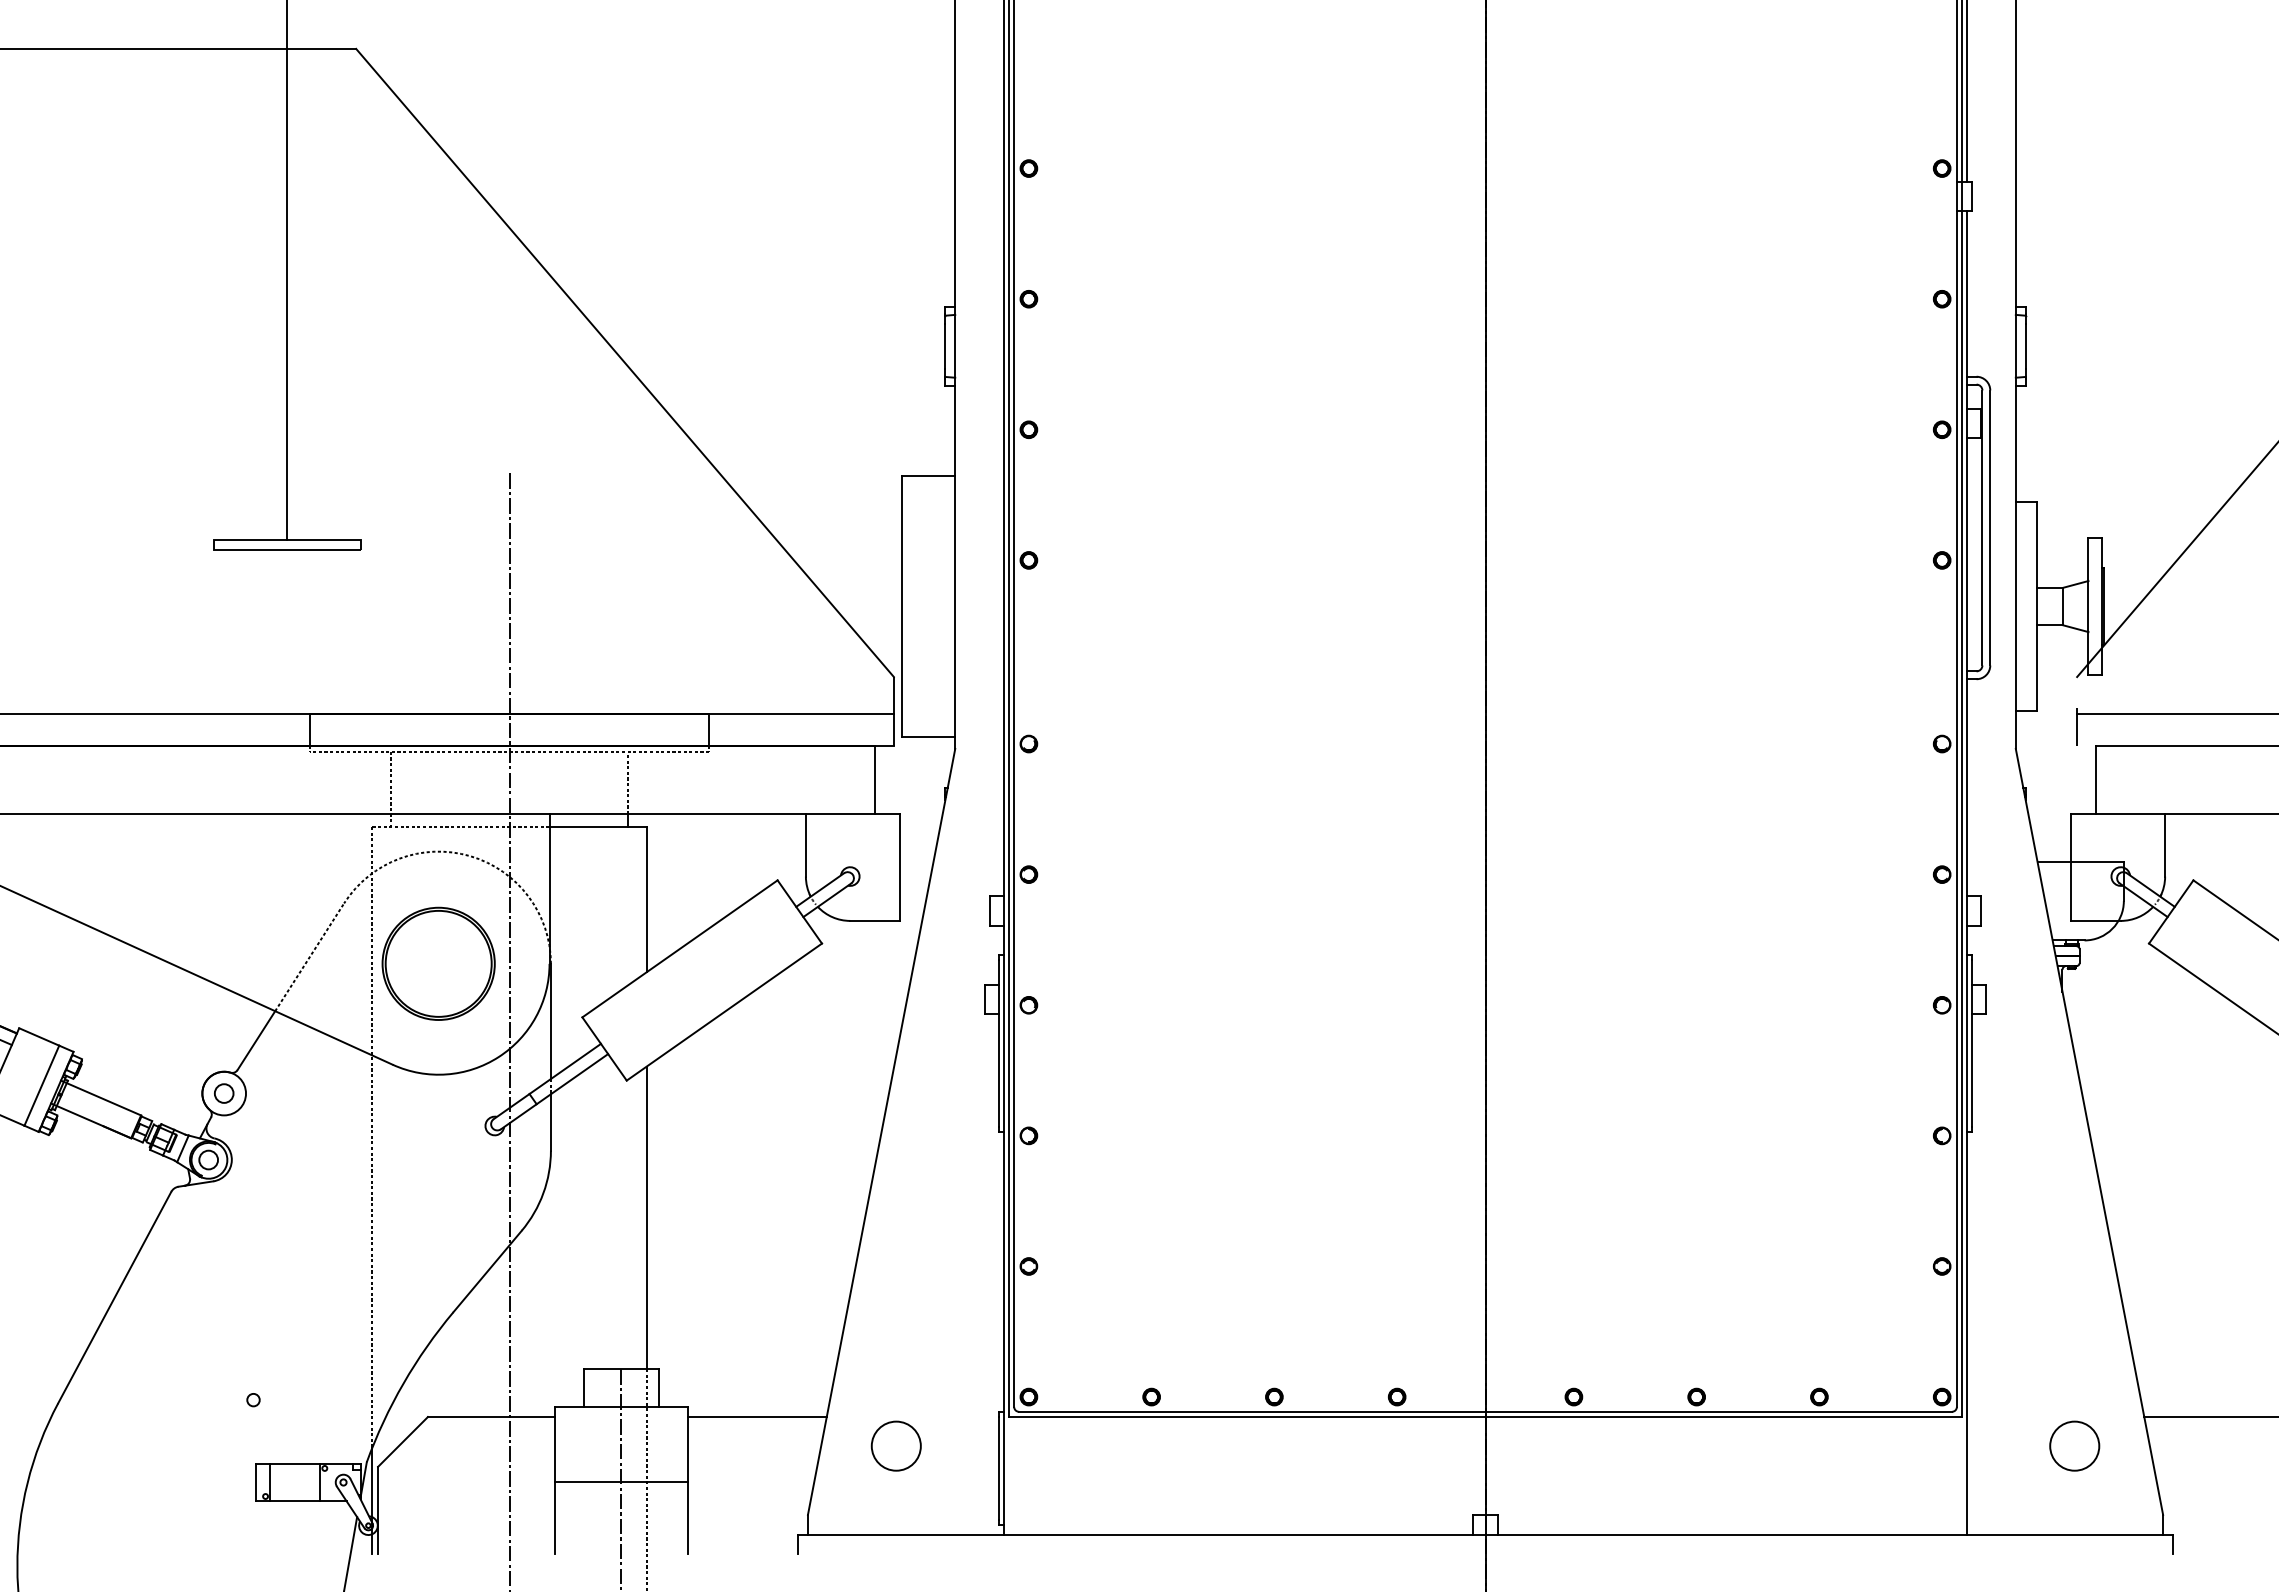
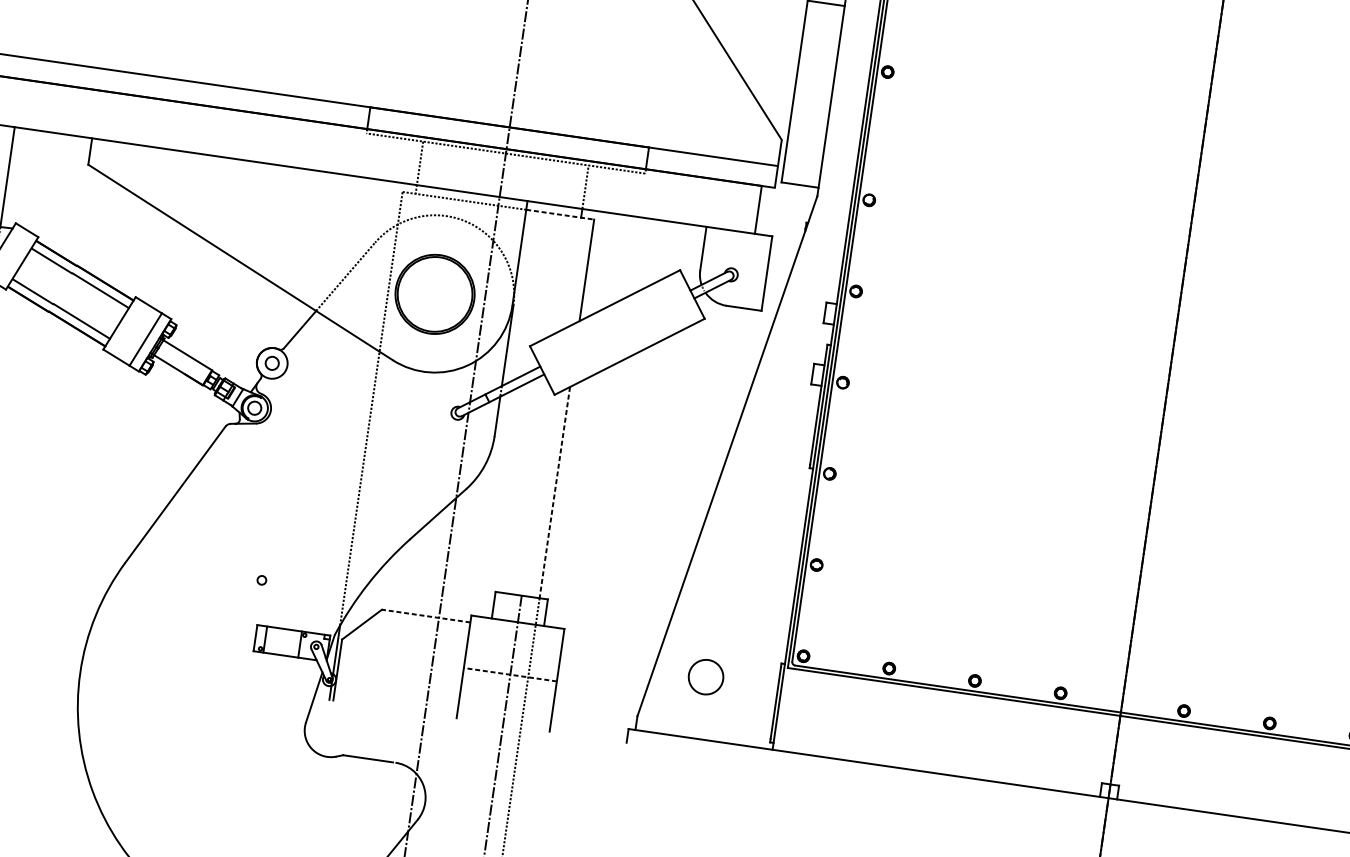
line: (598, 826) -> (560, 214), solid -> dashed
line: (646, 1218) -> (554, 493), solid -> dashed
line: (490, 1417) -> (425, 616), solid -> dashed
line: (757, 1417) -> (612, 643), removed
line: (621, 1482) -> (510, 674), solid -> dashed

